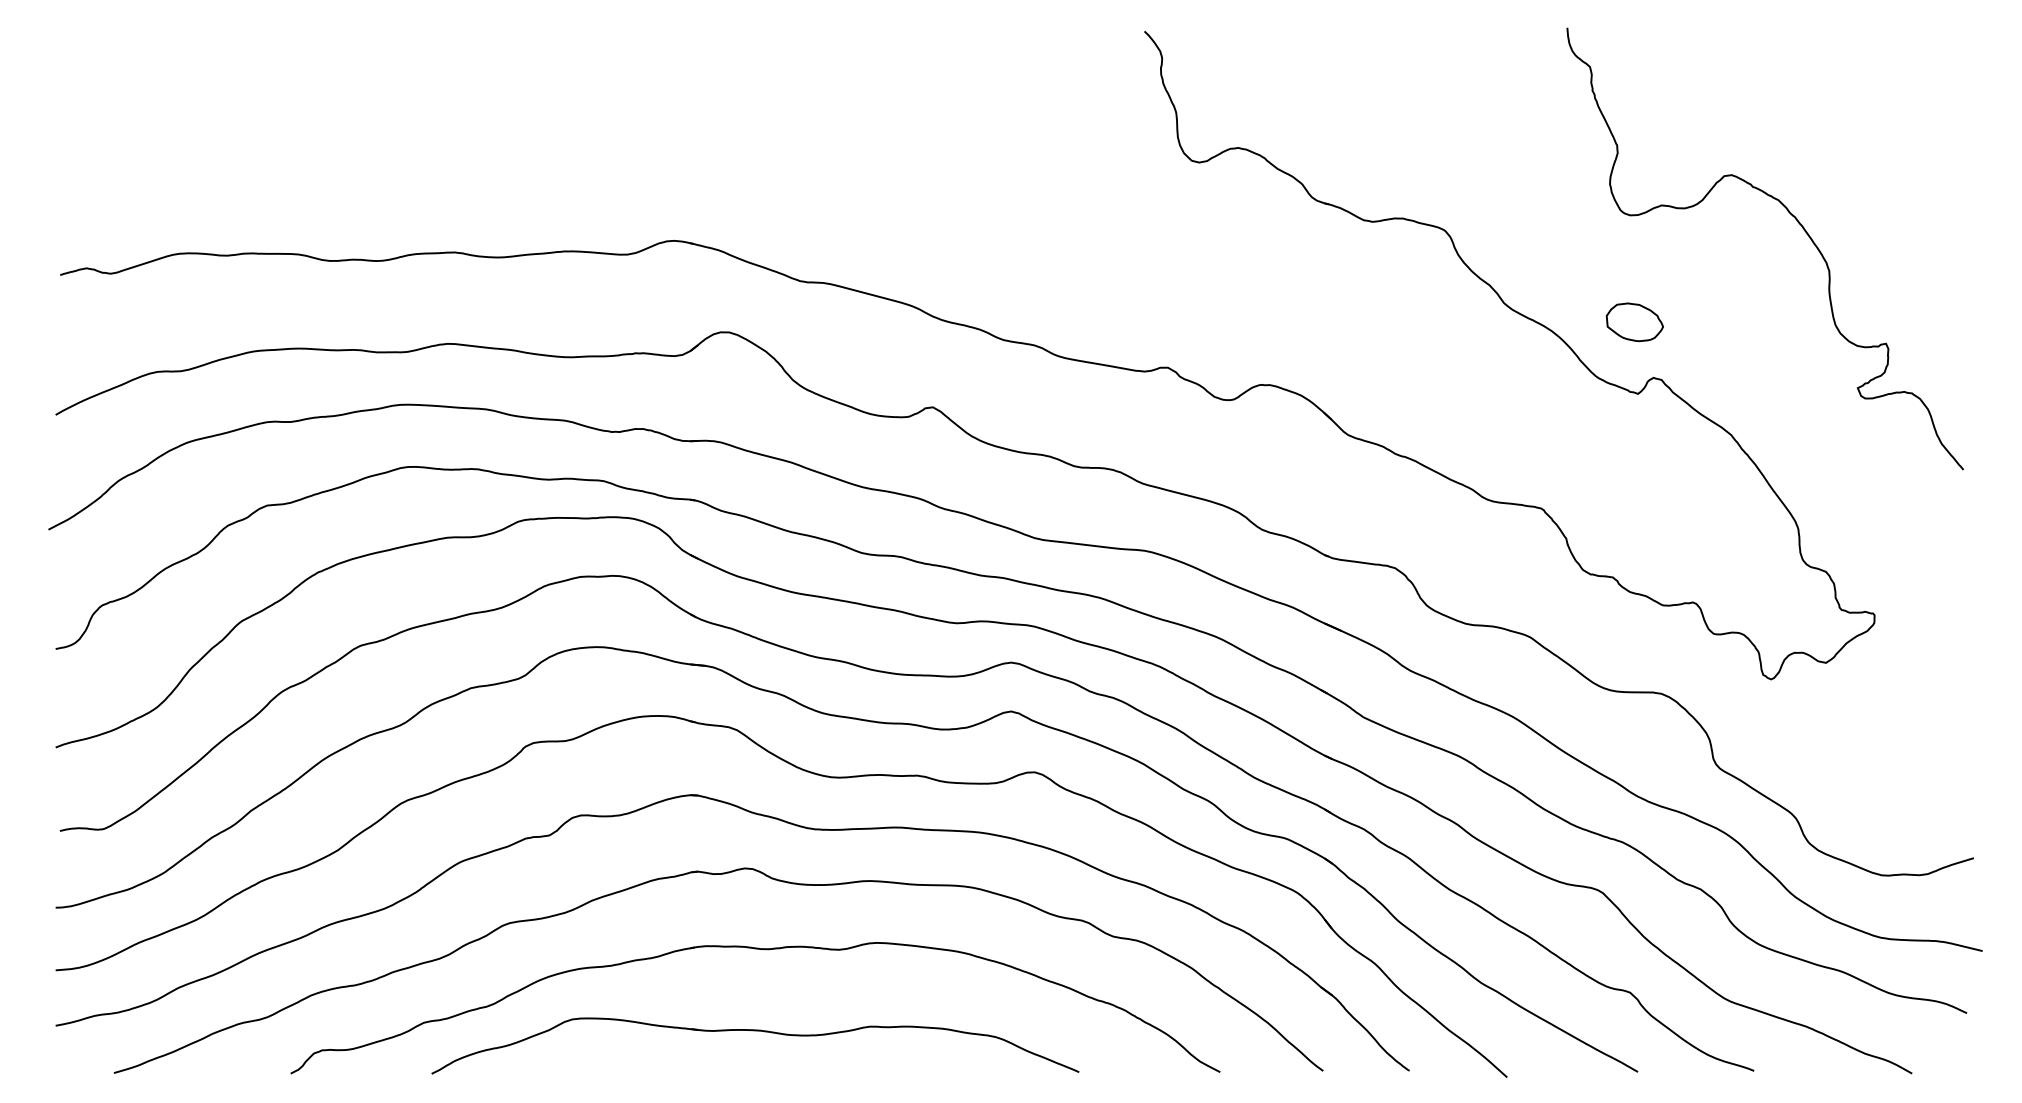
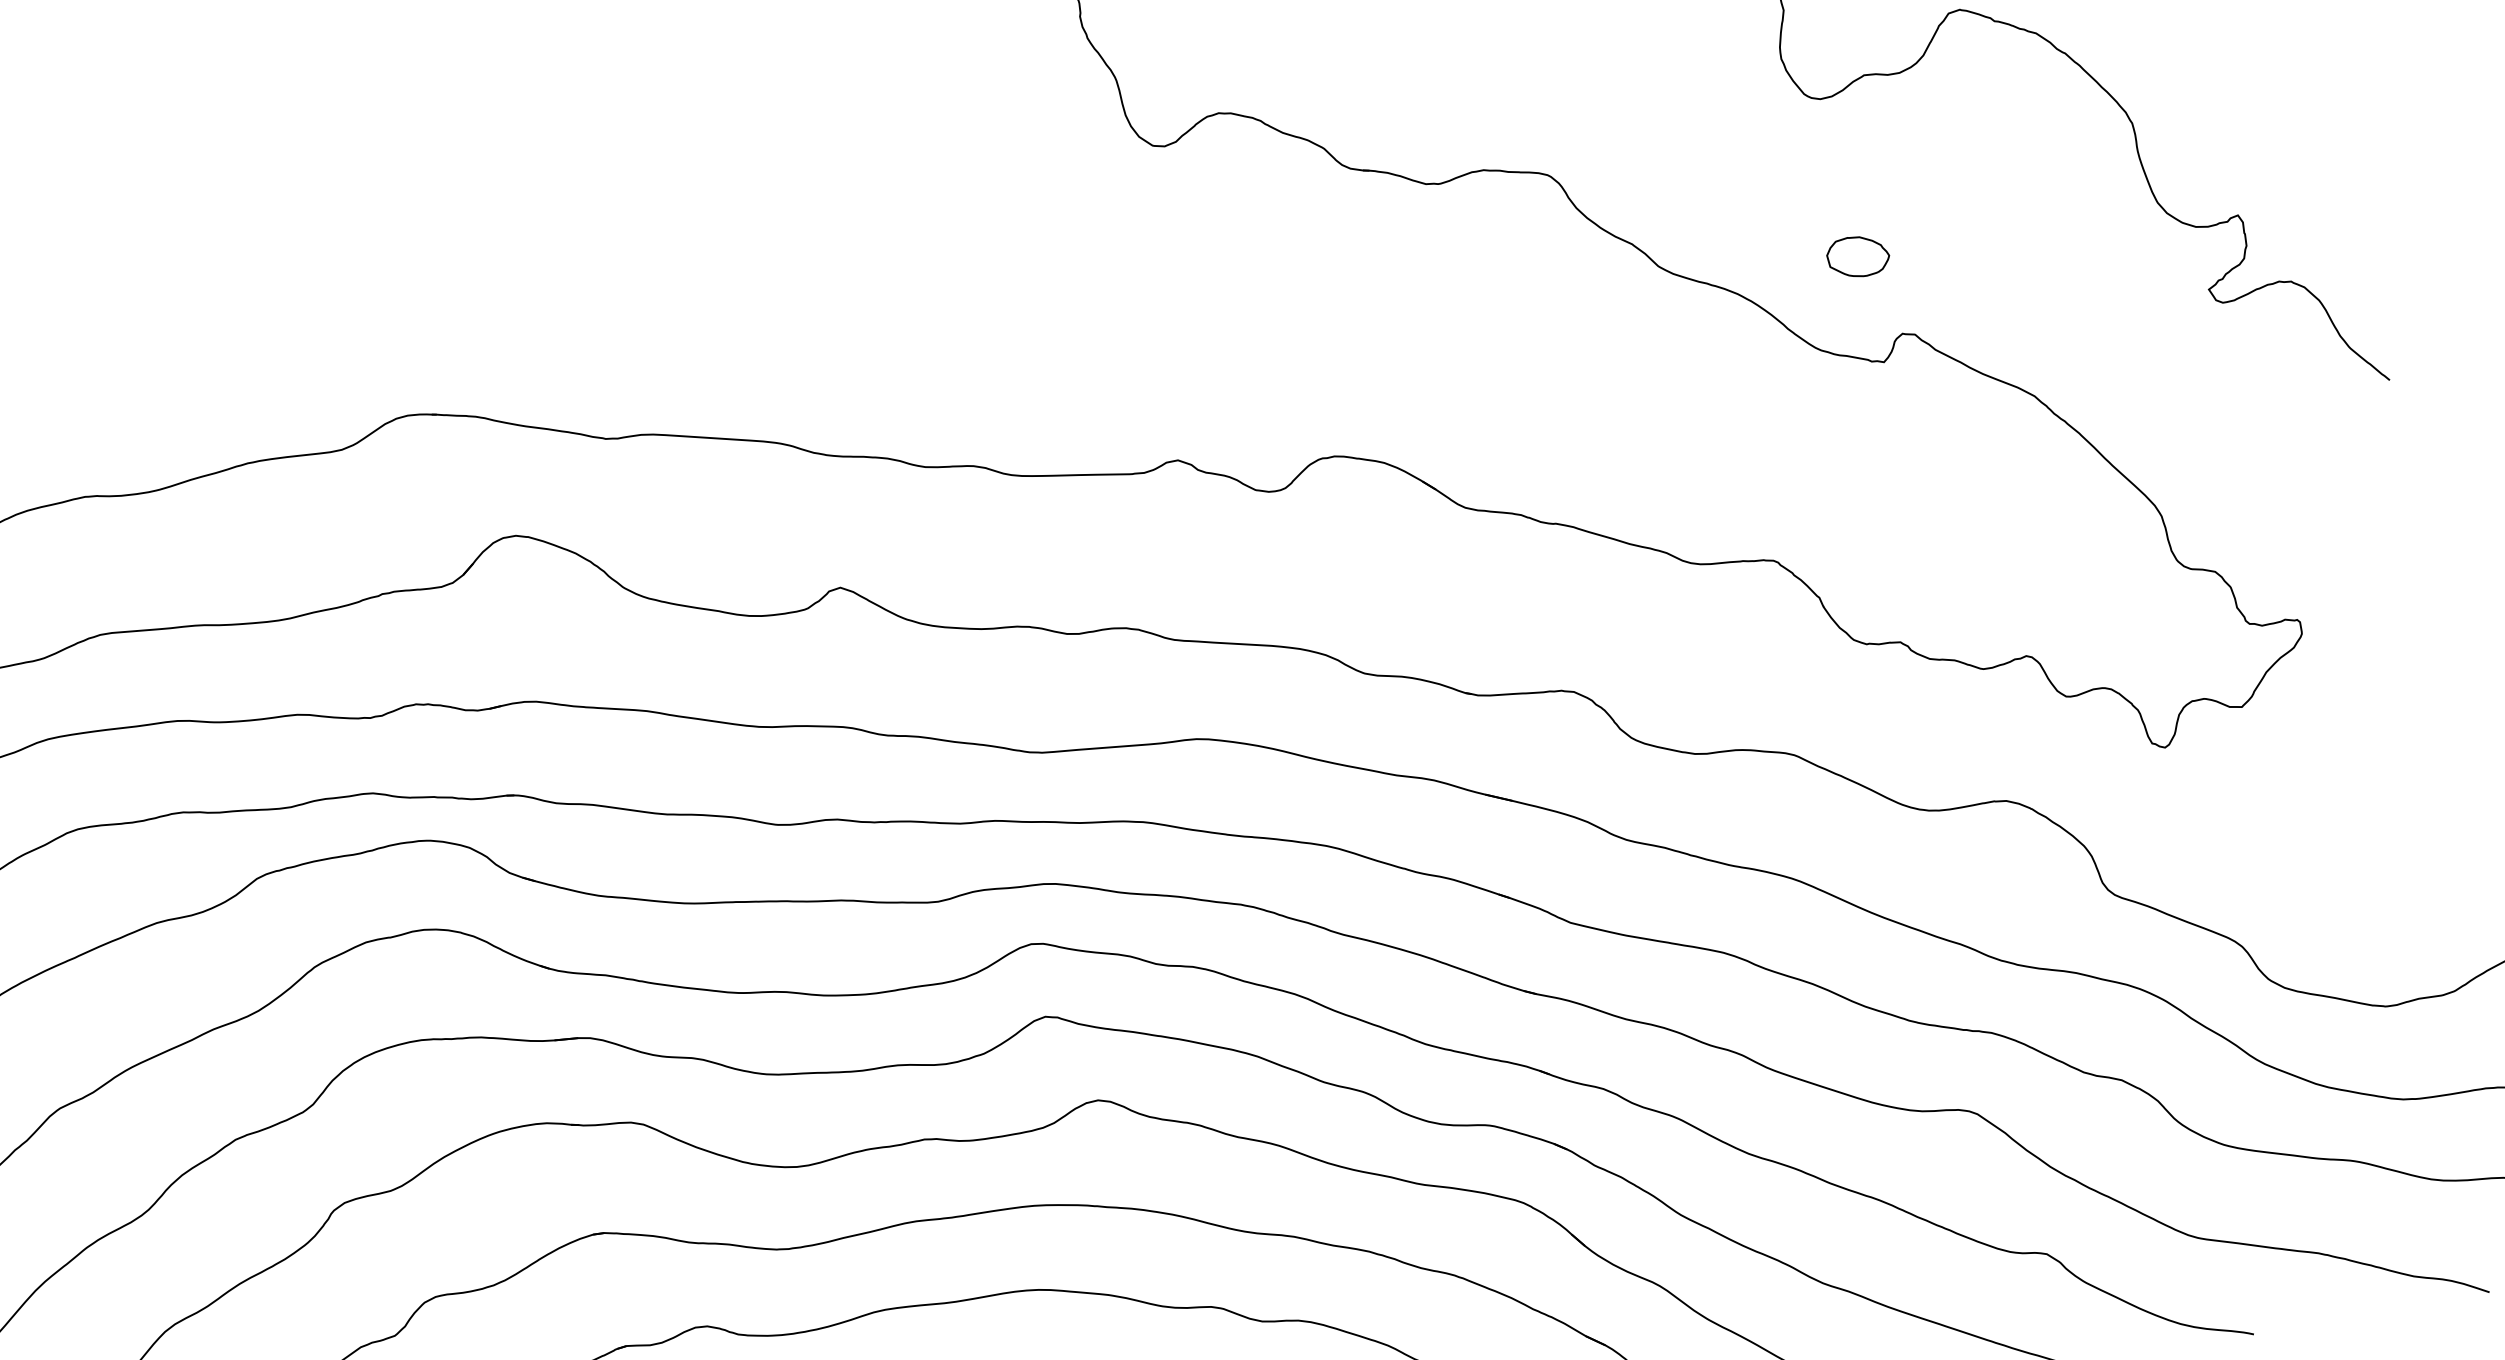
part: (1634, 321) -> (1857, 255), size x0.71

